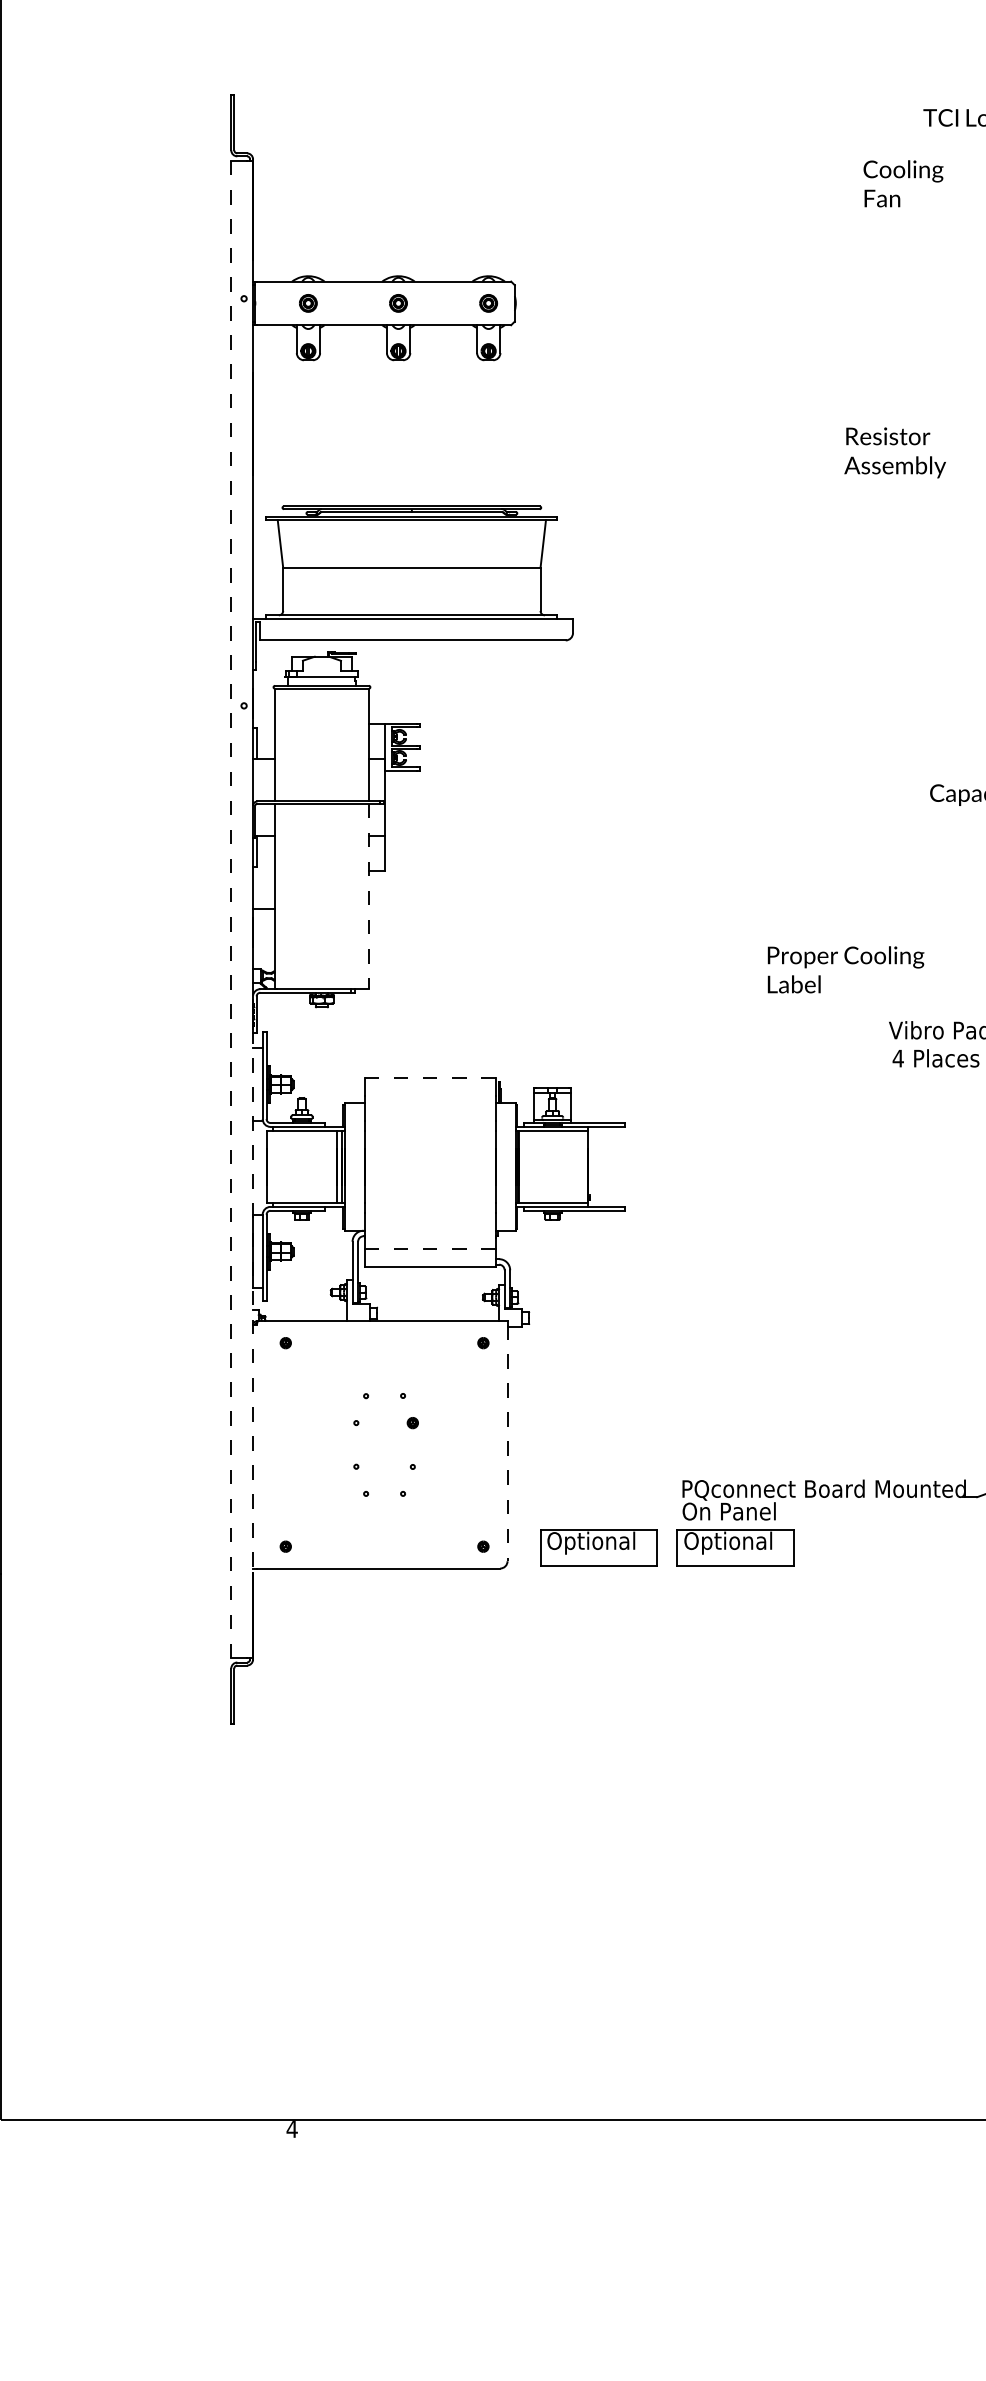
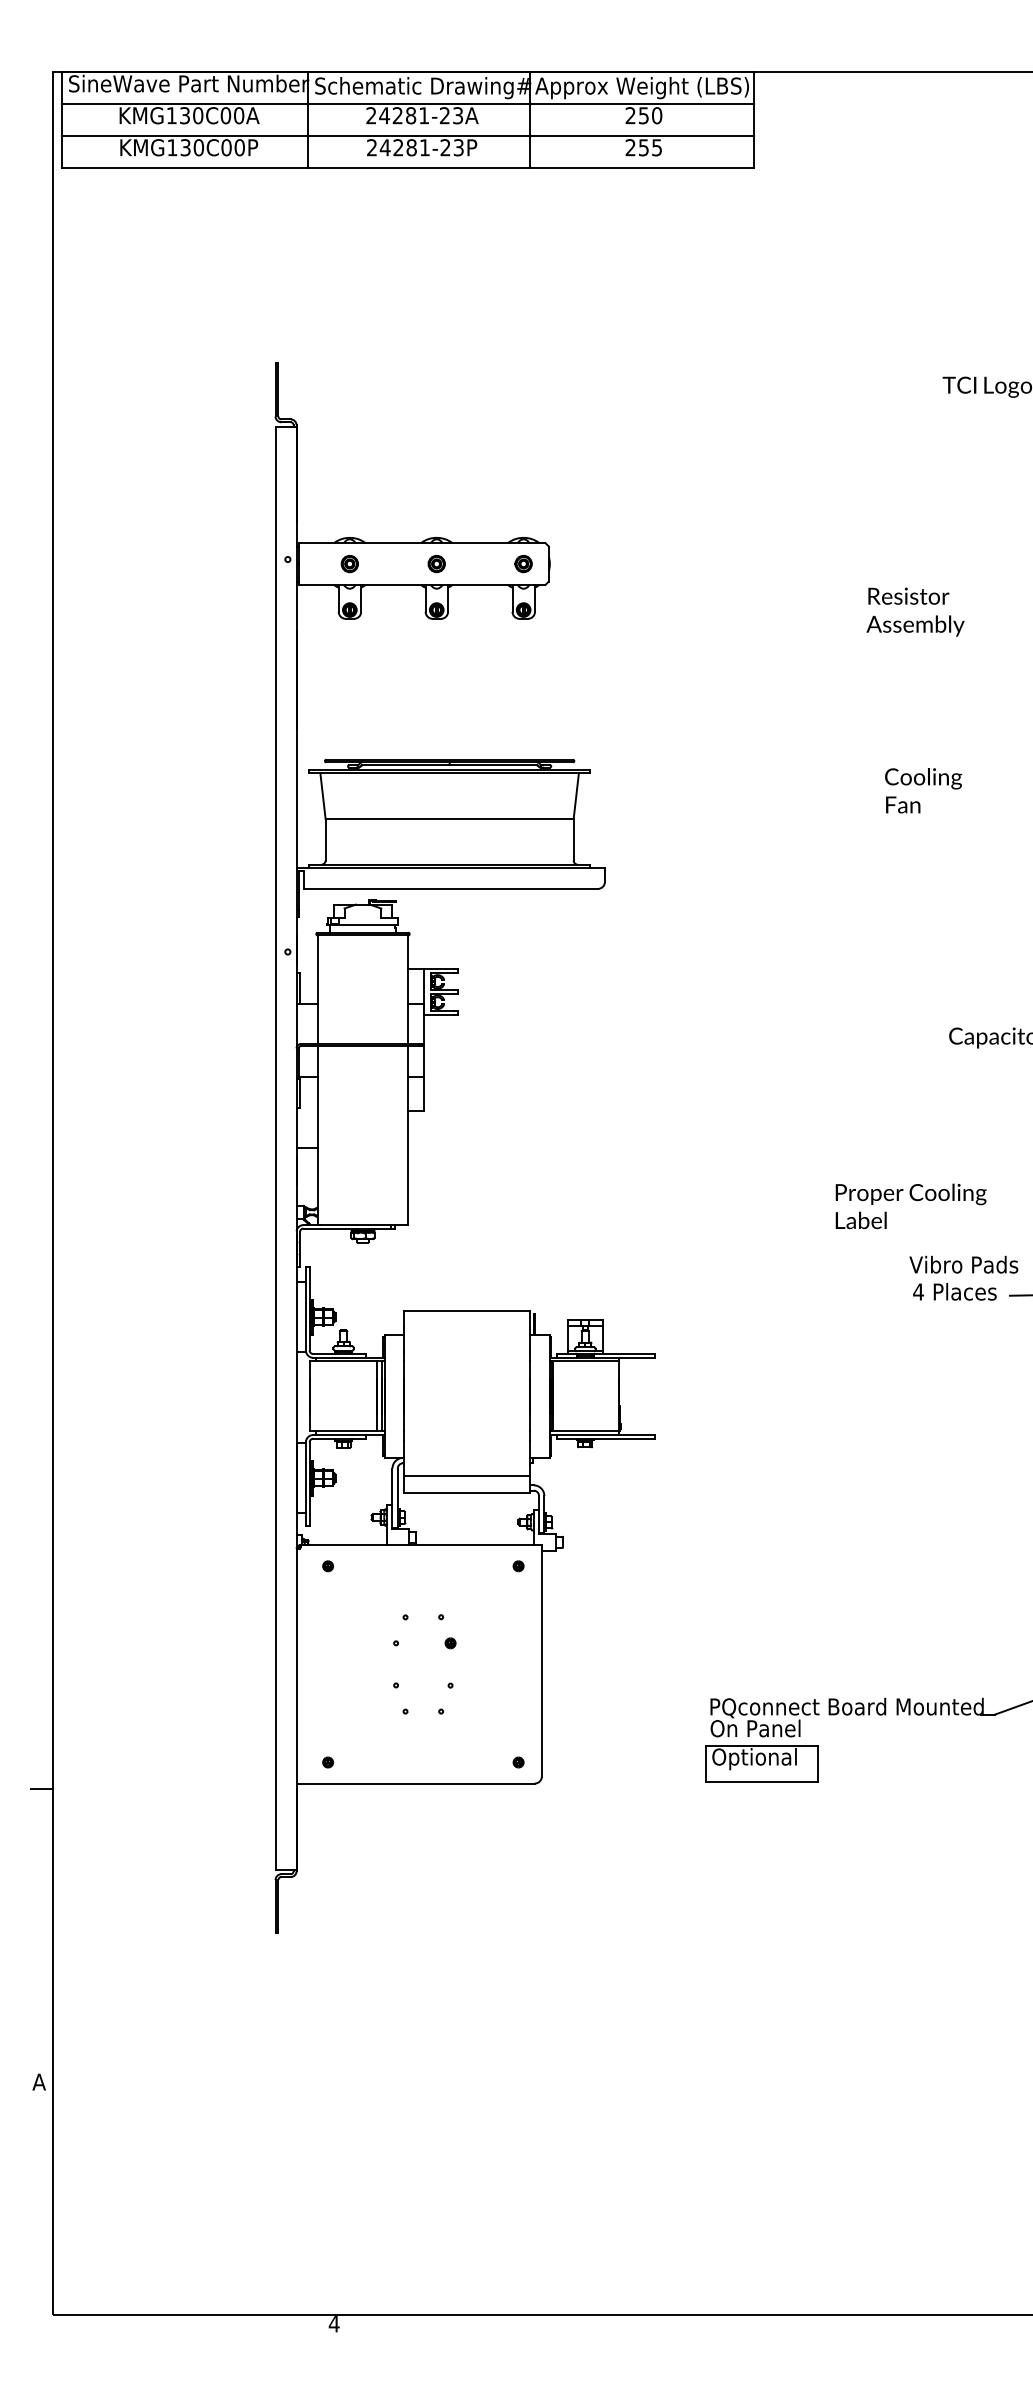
text: (903, 183) -> (923, 790), moved
text: (895, 452) -> (915, 611), moved
line: (369, 897) -> (408, 1136), dashed -> solid
line: (231, 909) -> (275, 1148), dashed -> solid
text: (845, 969) -> (910, 1206), moved
line: (430, 1077) -> (467, 1310), dashed -> solid
line: (430, 1248) -> (467, 1475), dashed -> solid
line: (253, 1301) -> (296, 1526), dashed -> solid
line: (507, 1442) -> (541, 1662), dashed -> solid
part: (598, 1547) -> (629, 1763), removed

